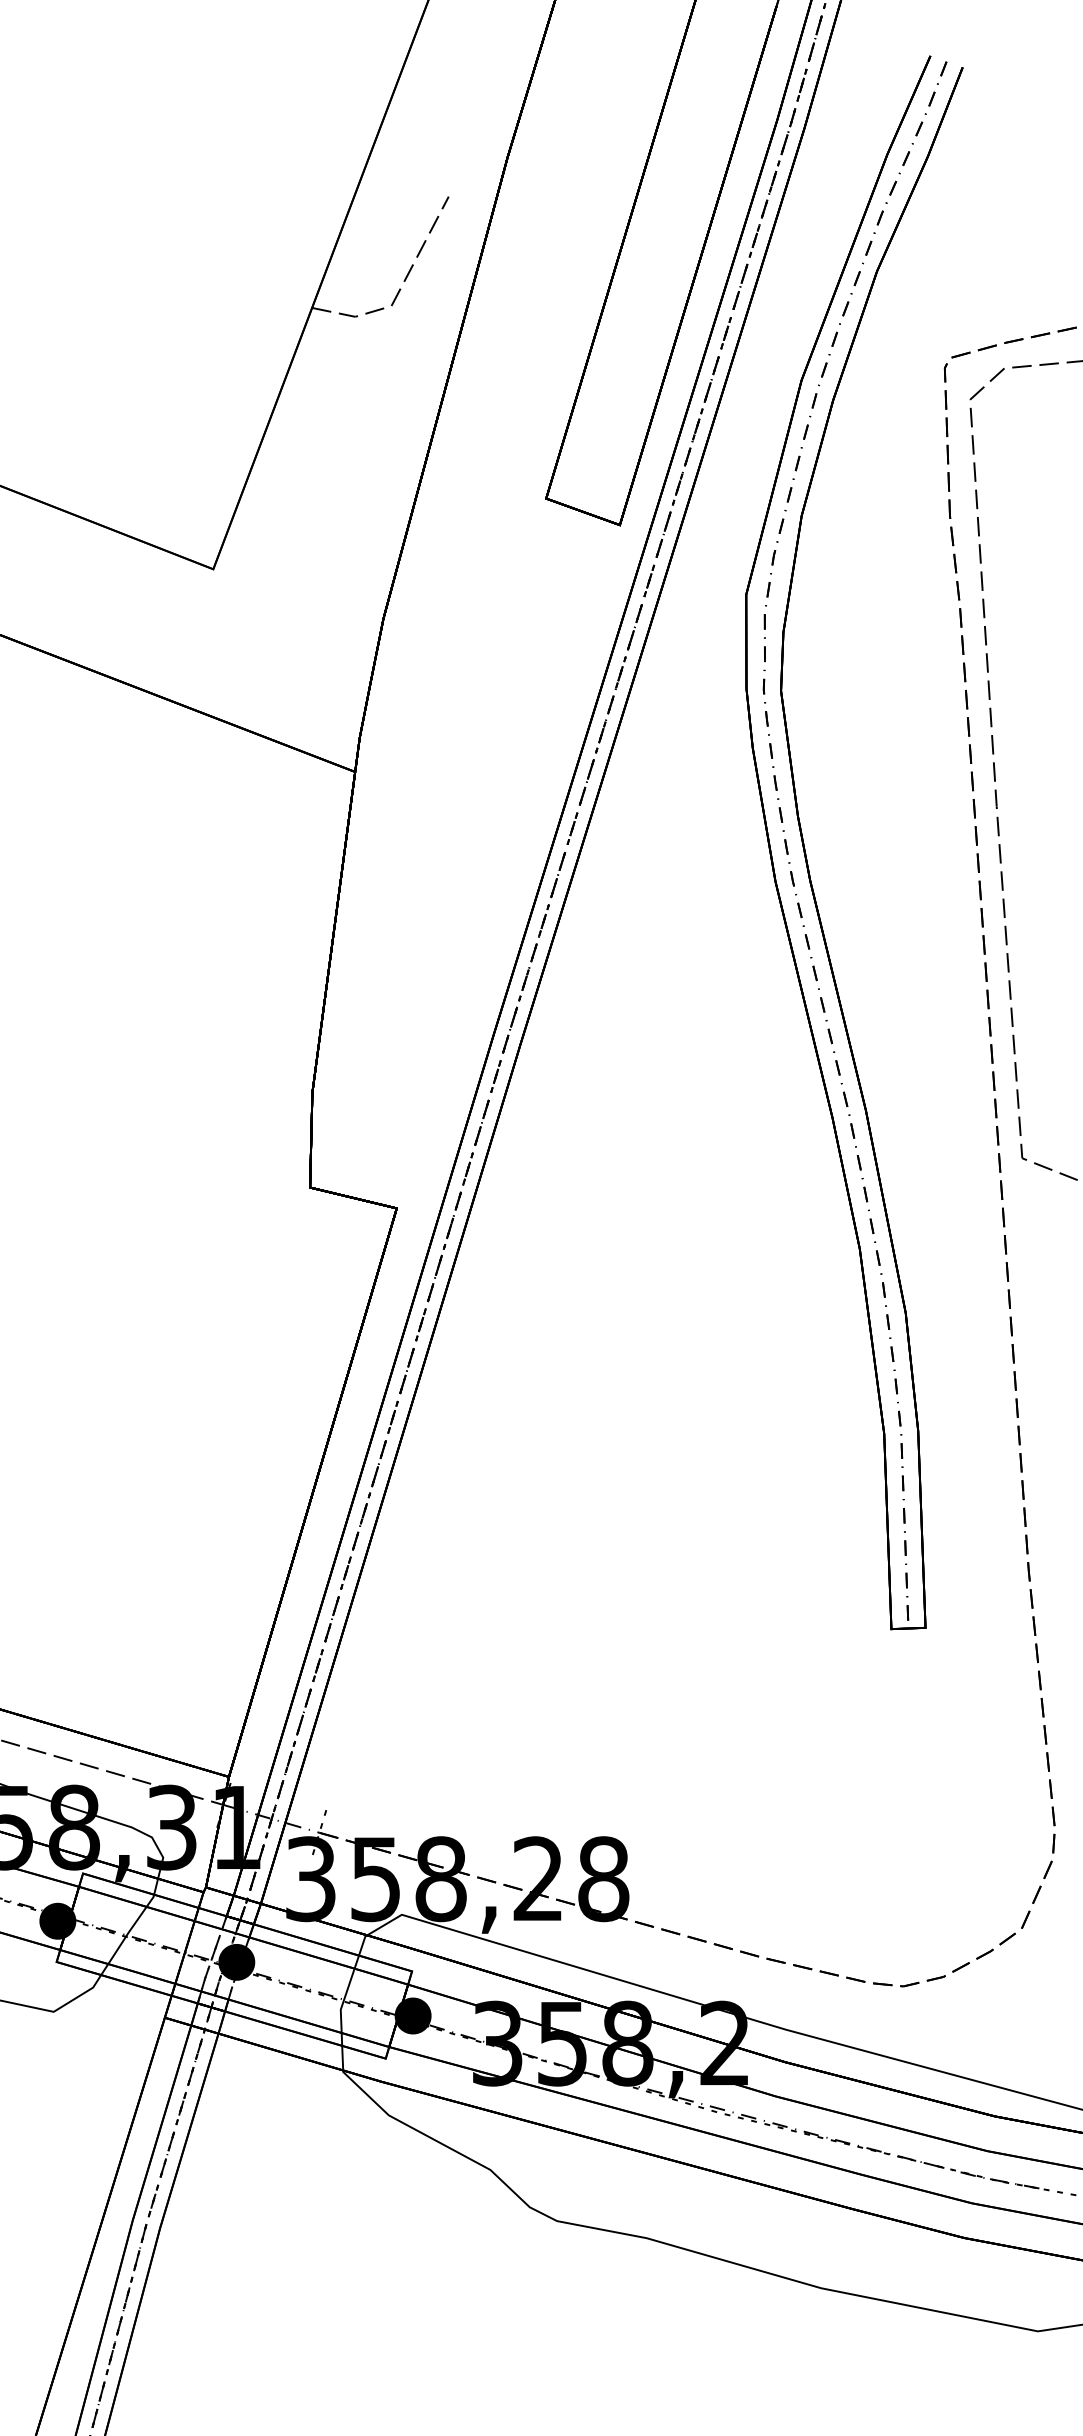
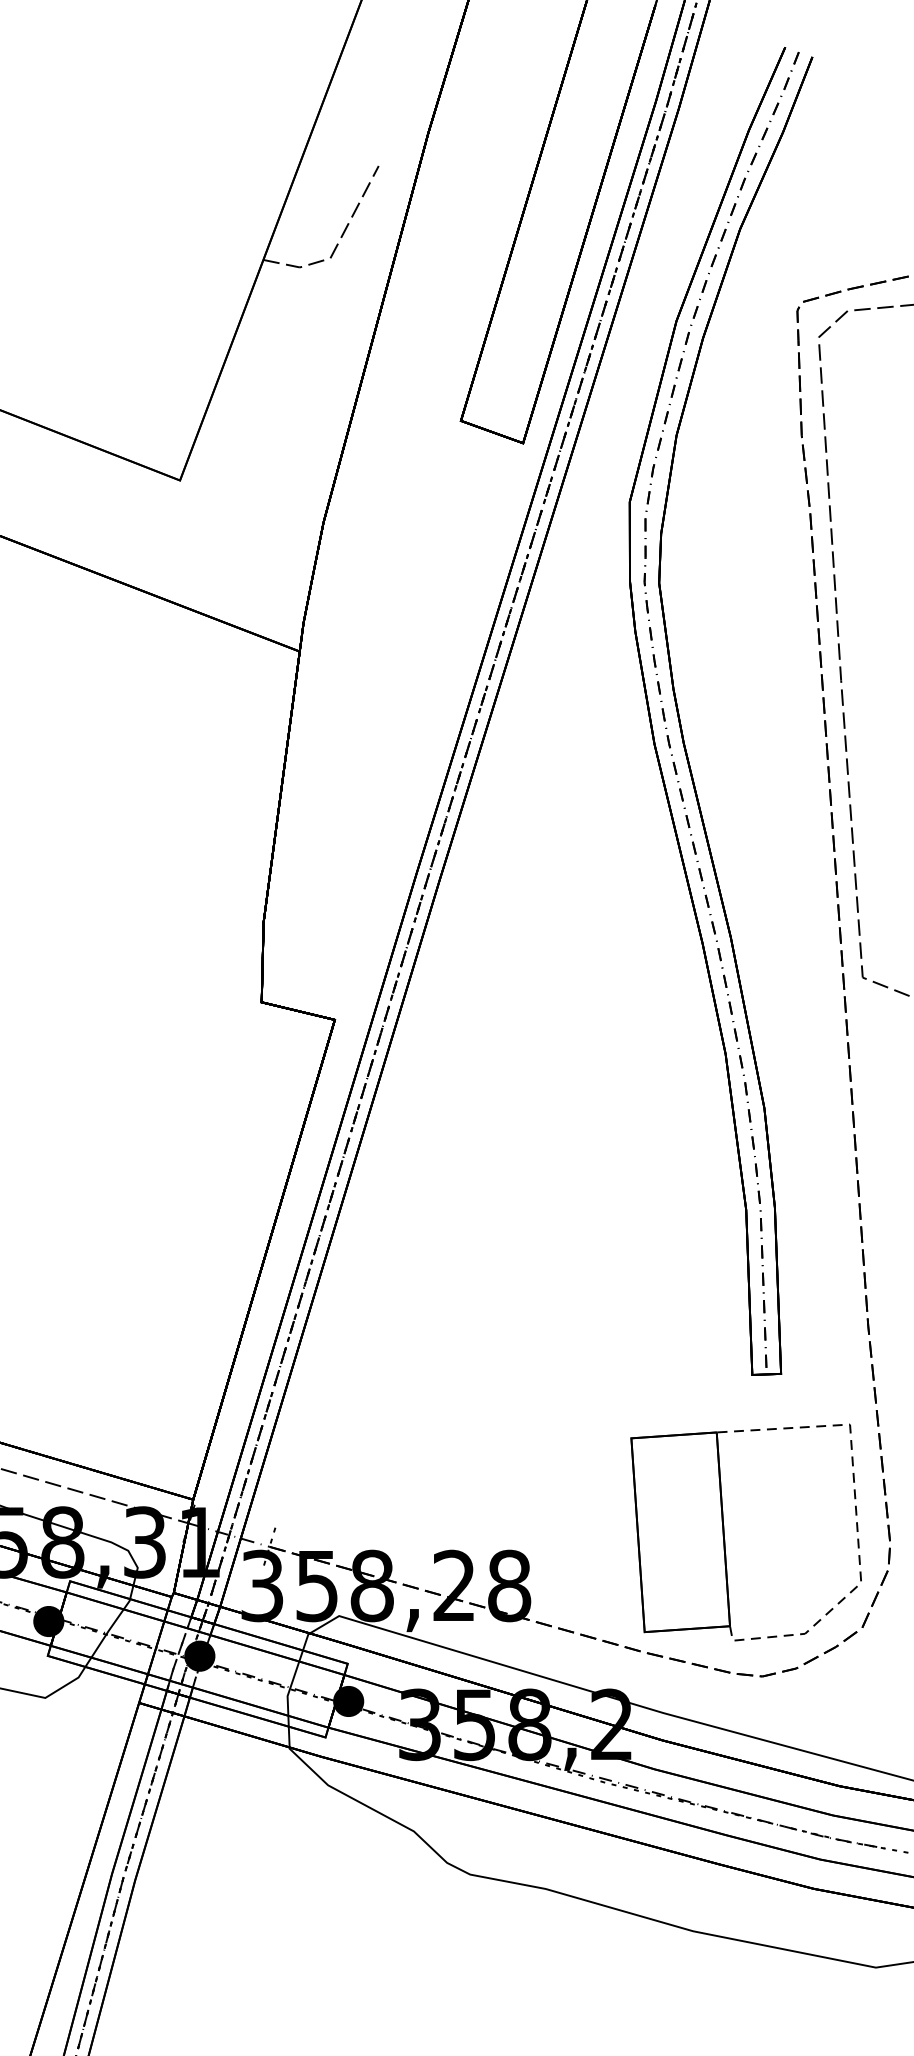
part: (858, 1815) -> (724, 1532), added

